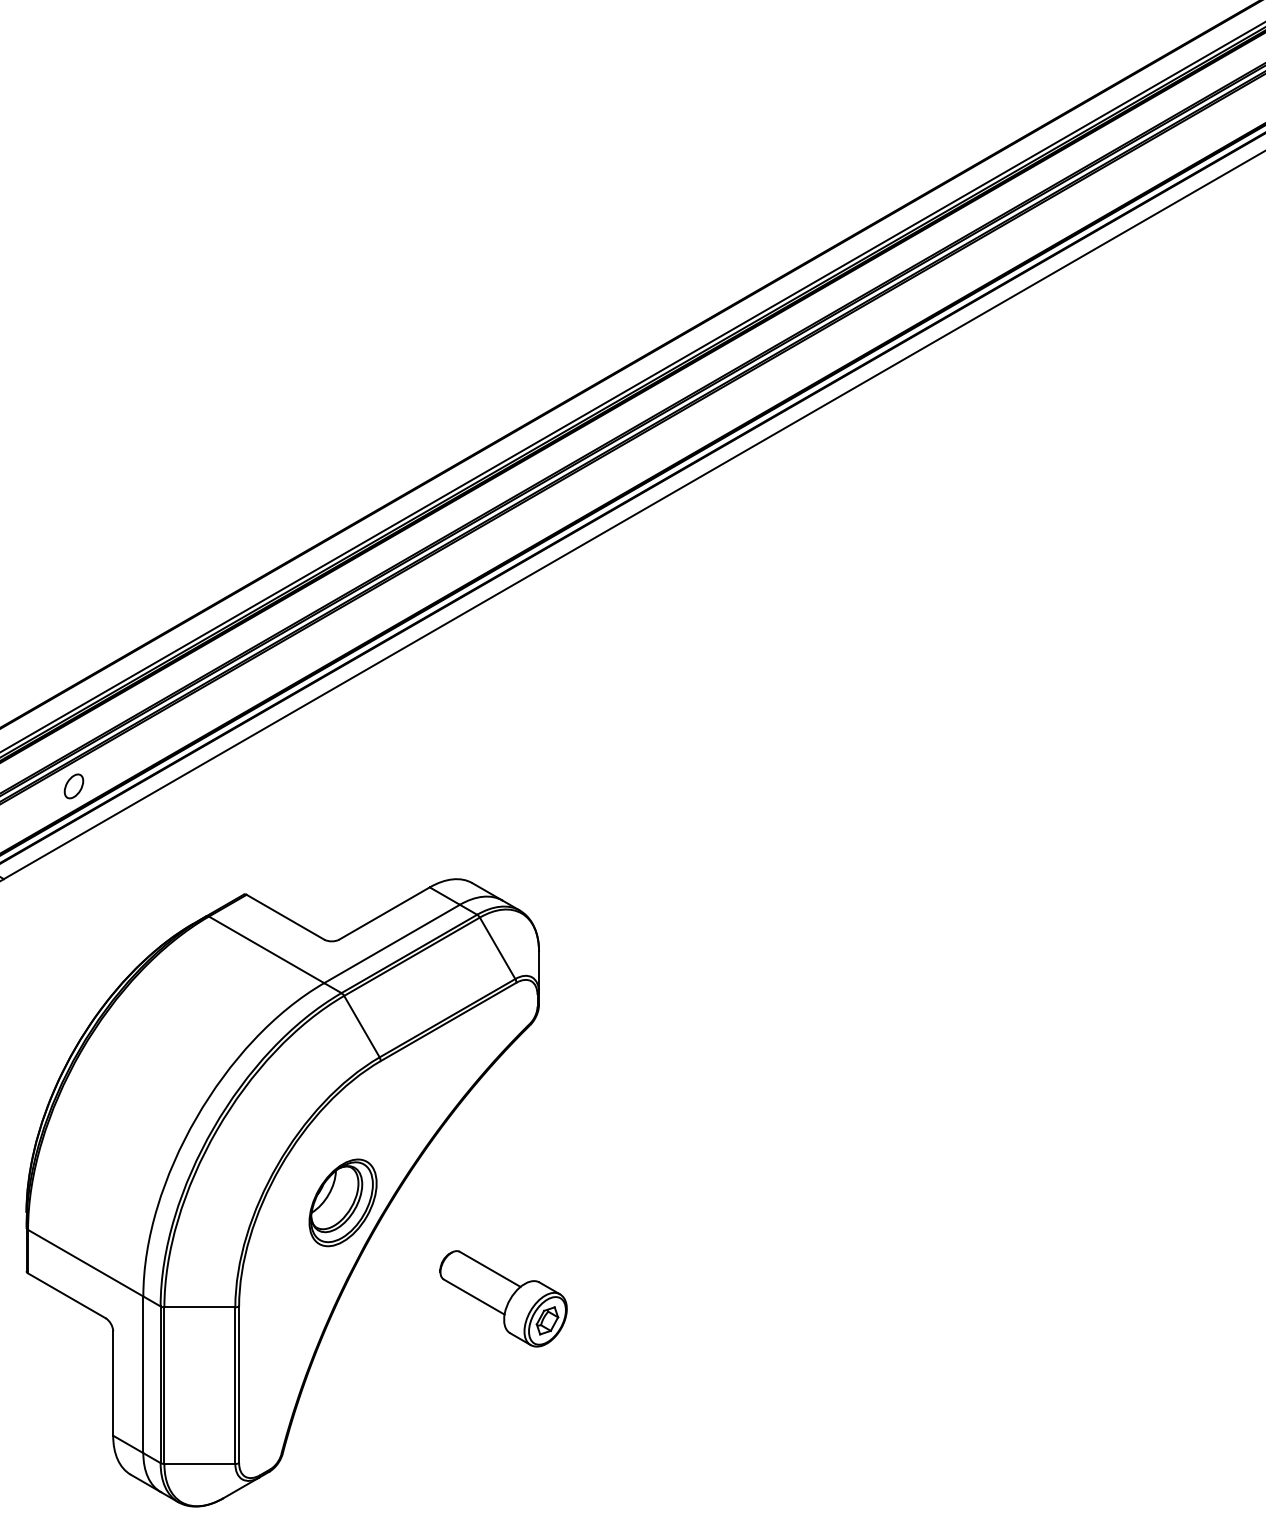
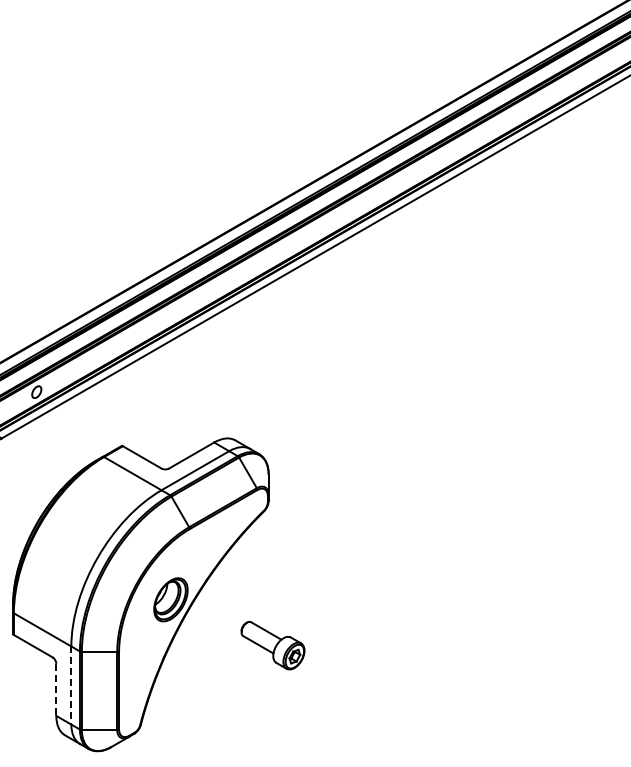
part: (502, 1298) -> (272, 645), moved
line: (143, 1376) -> (71, 686), solid -> dashed
line: (113, 1384) -> (56, 690), solid -> dashed

